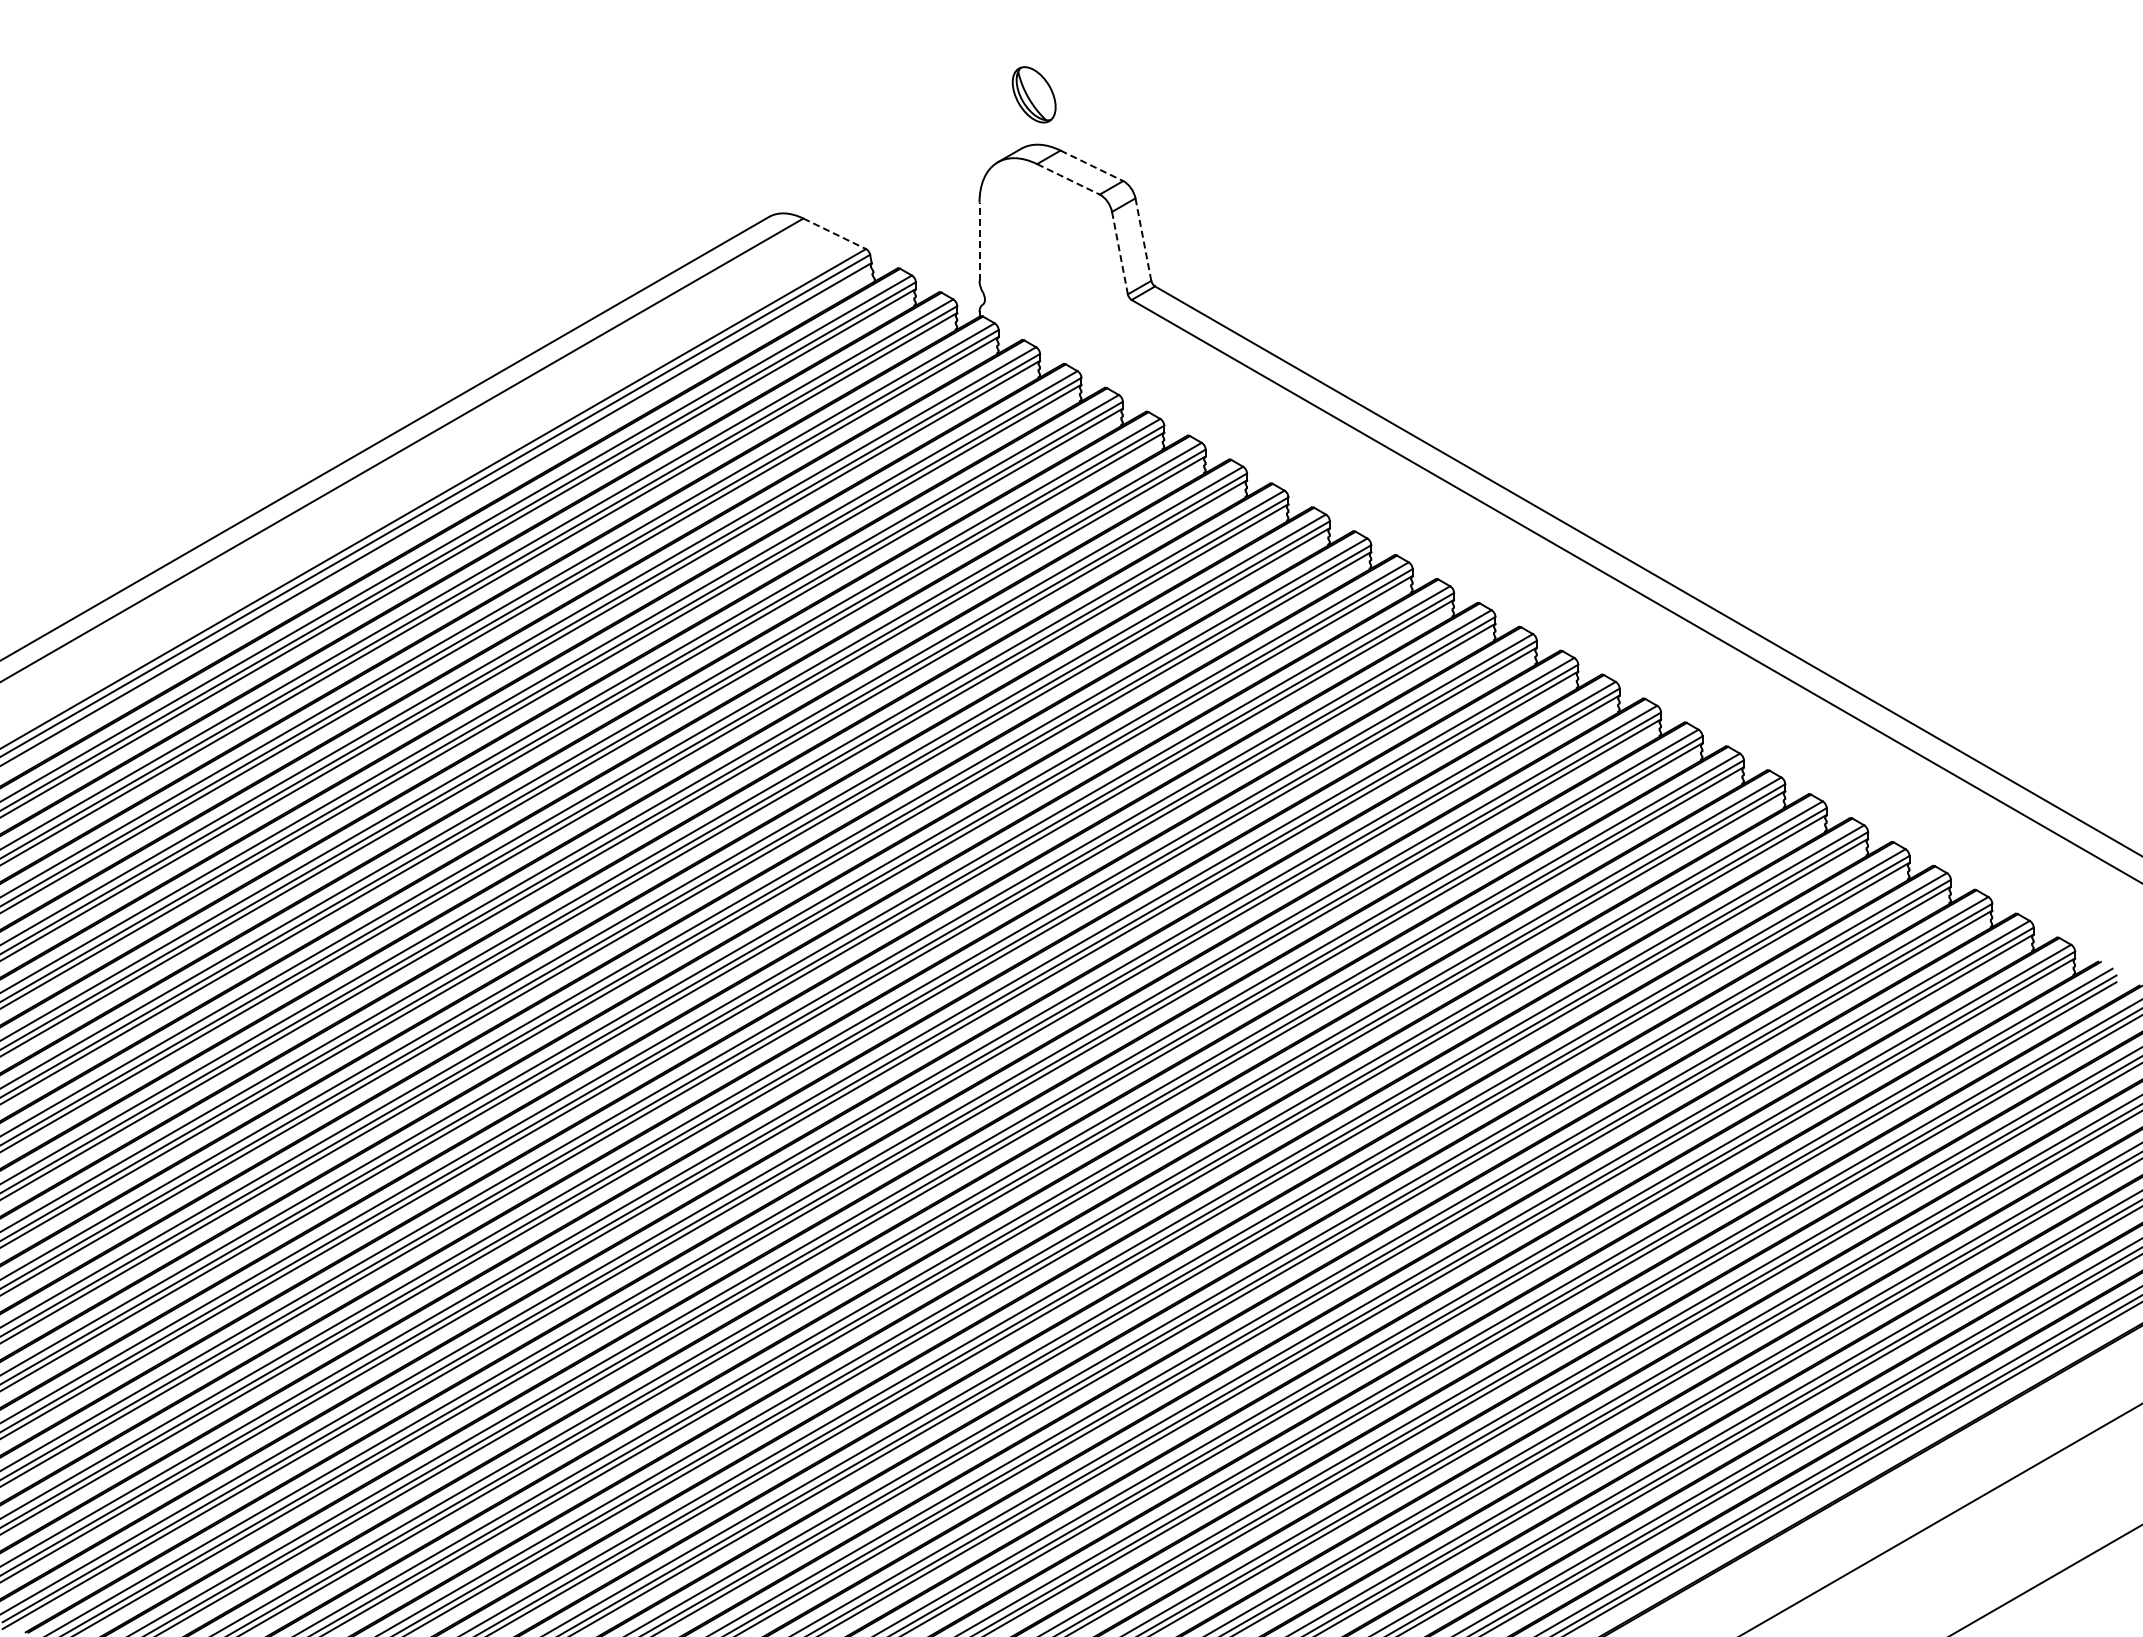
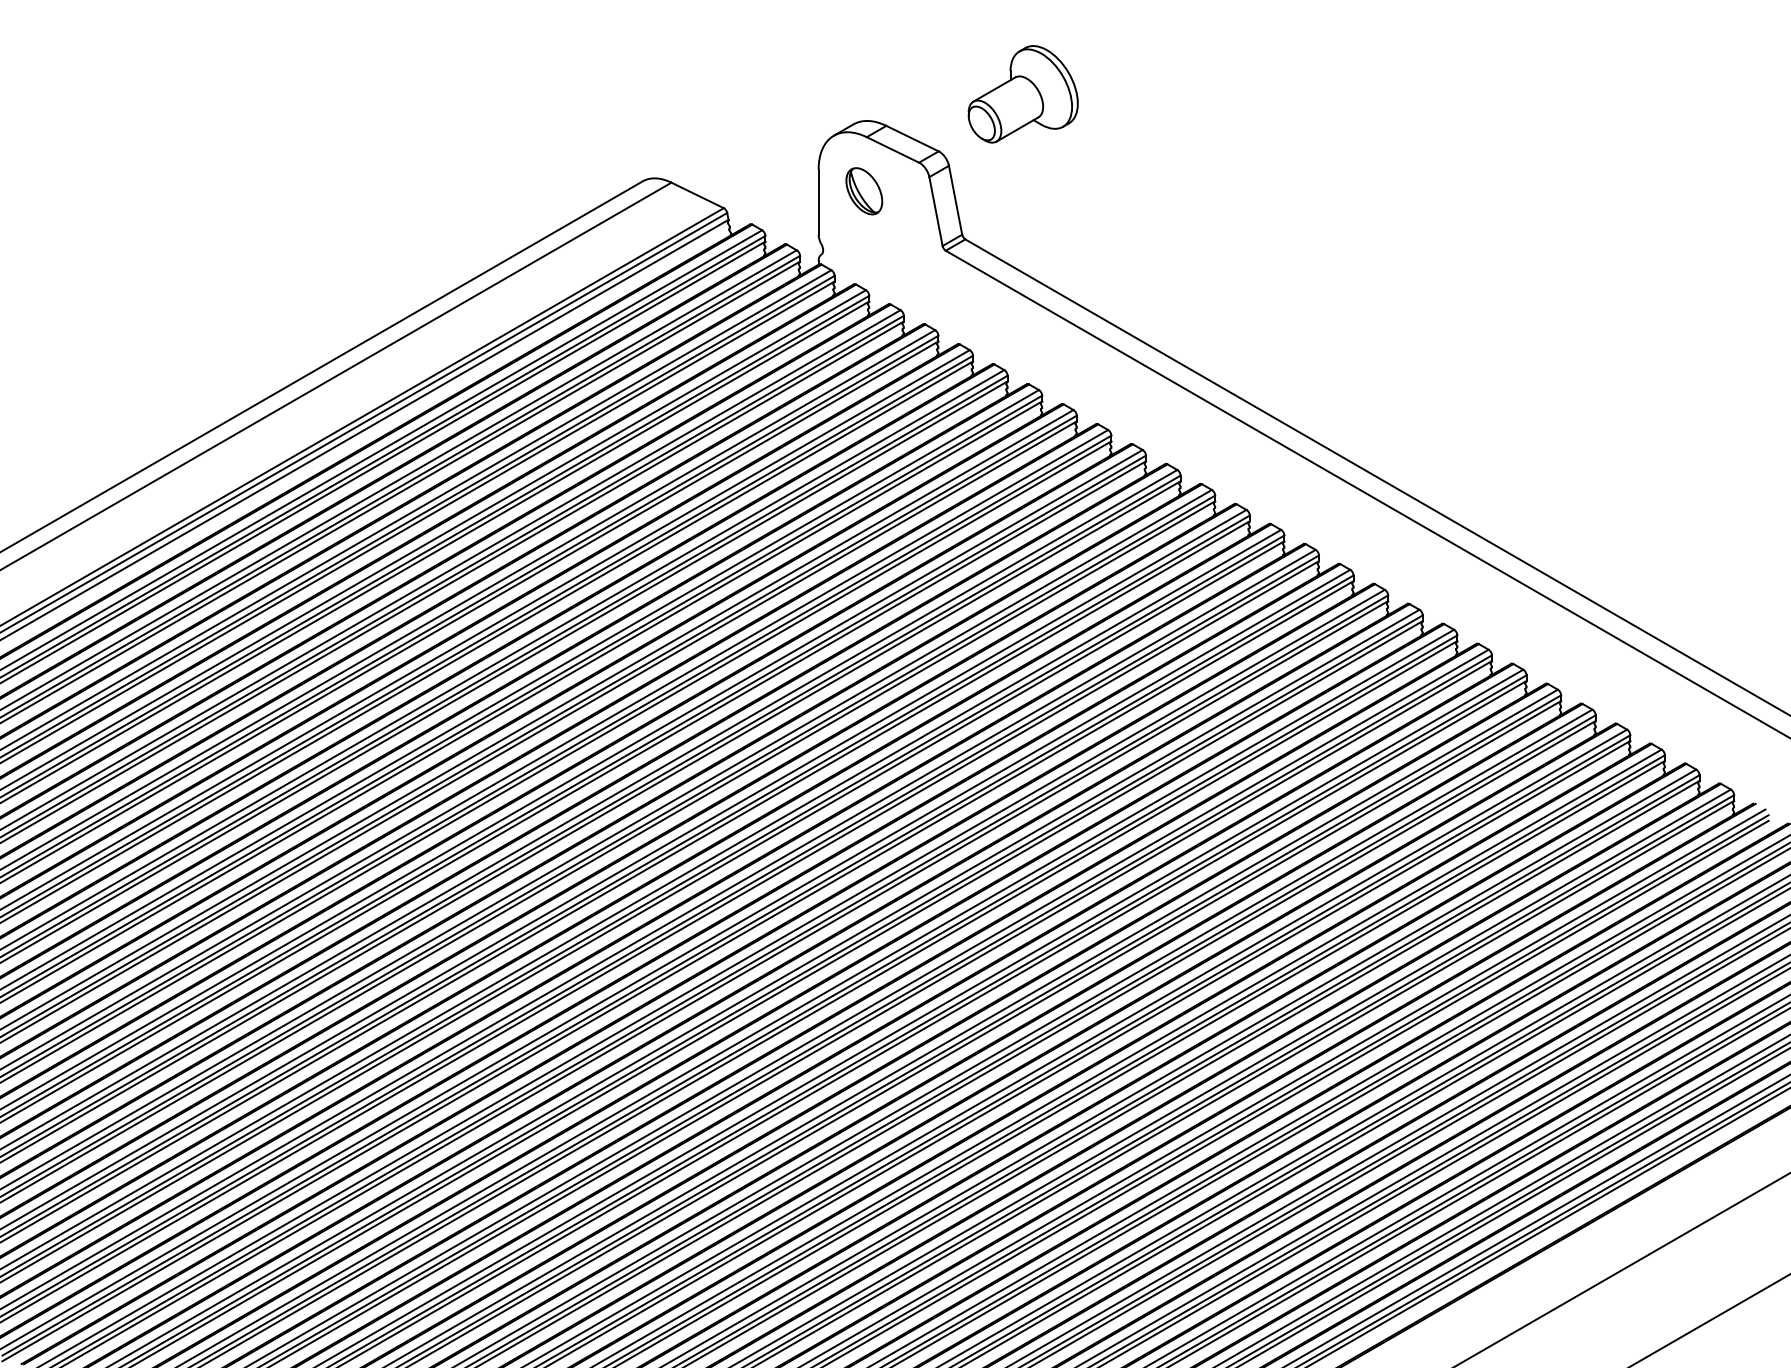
part: (1033, 94) -> (863, 190), moved
part: (1224, 112) -> (1023, 94), added
line: (1091, 165) -> (912, 138), dashed -> solid
line: (1068, 179) -> (892, 150), dashed -> solid
line: (834, 233) -> (697, 195), dashed -> solid
line: (1143, 239) -> (955, 200), dashed -> solid
line: (979, 241) -> (818, 201), dashed -> solid
line: (1119, 253) -> (935, 211), dashed -> solid

